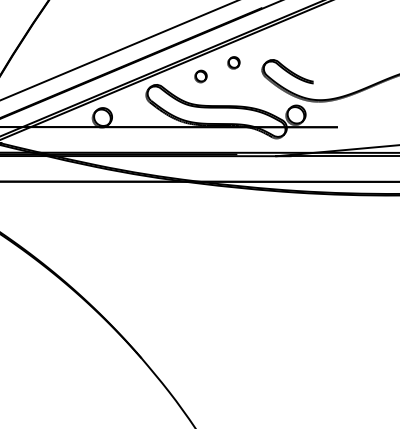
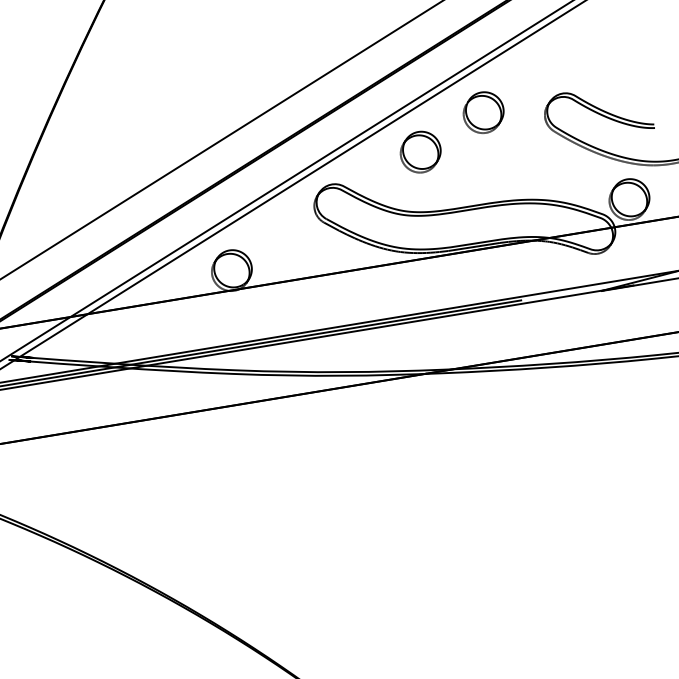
part: (233, 62) -> (482, 112), size x1.67
part: (200, 76) -> (419, 152), size x1.67

